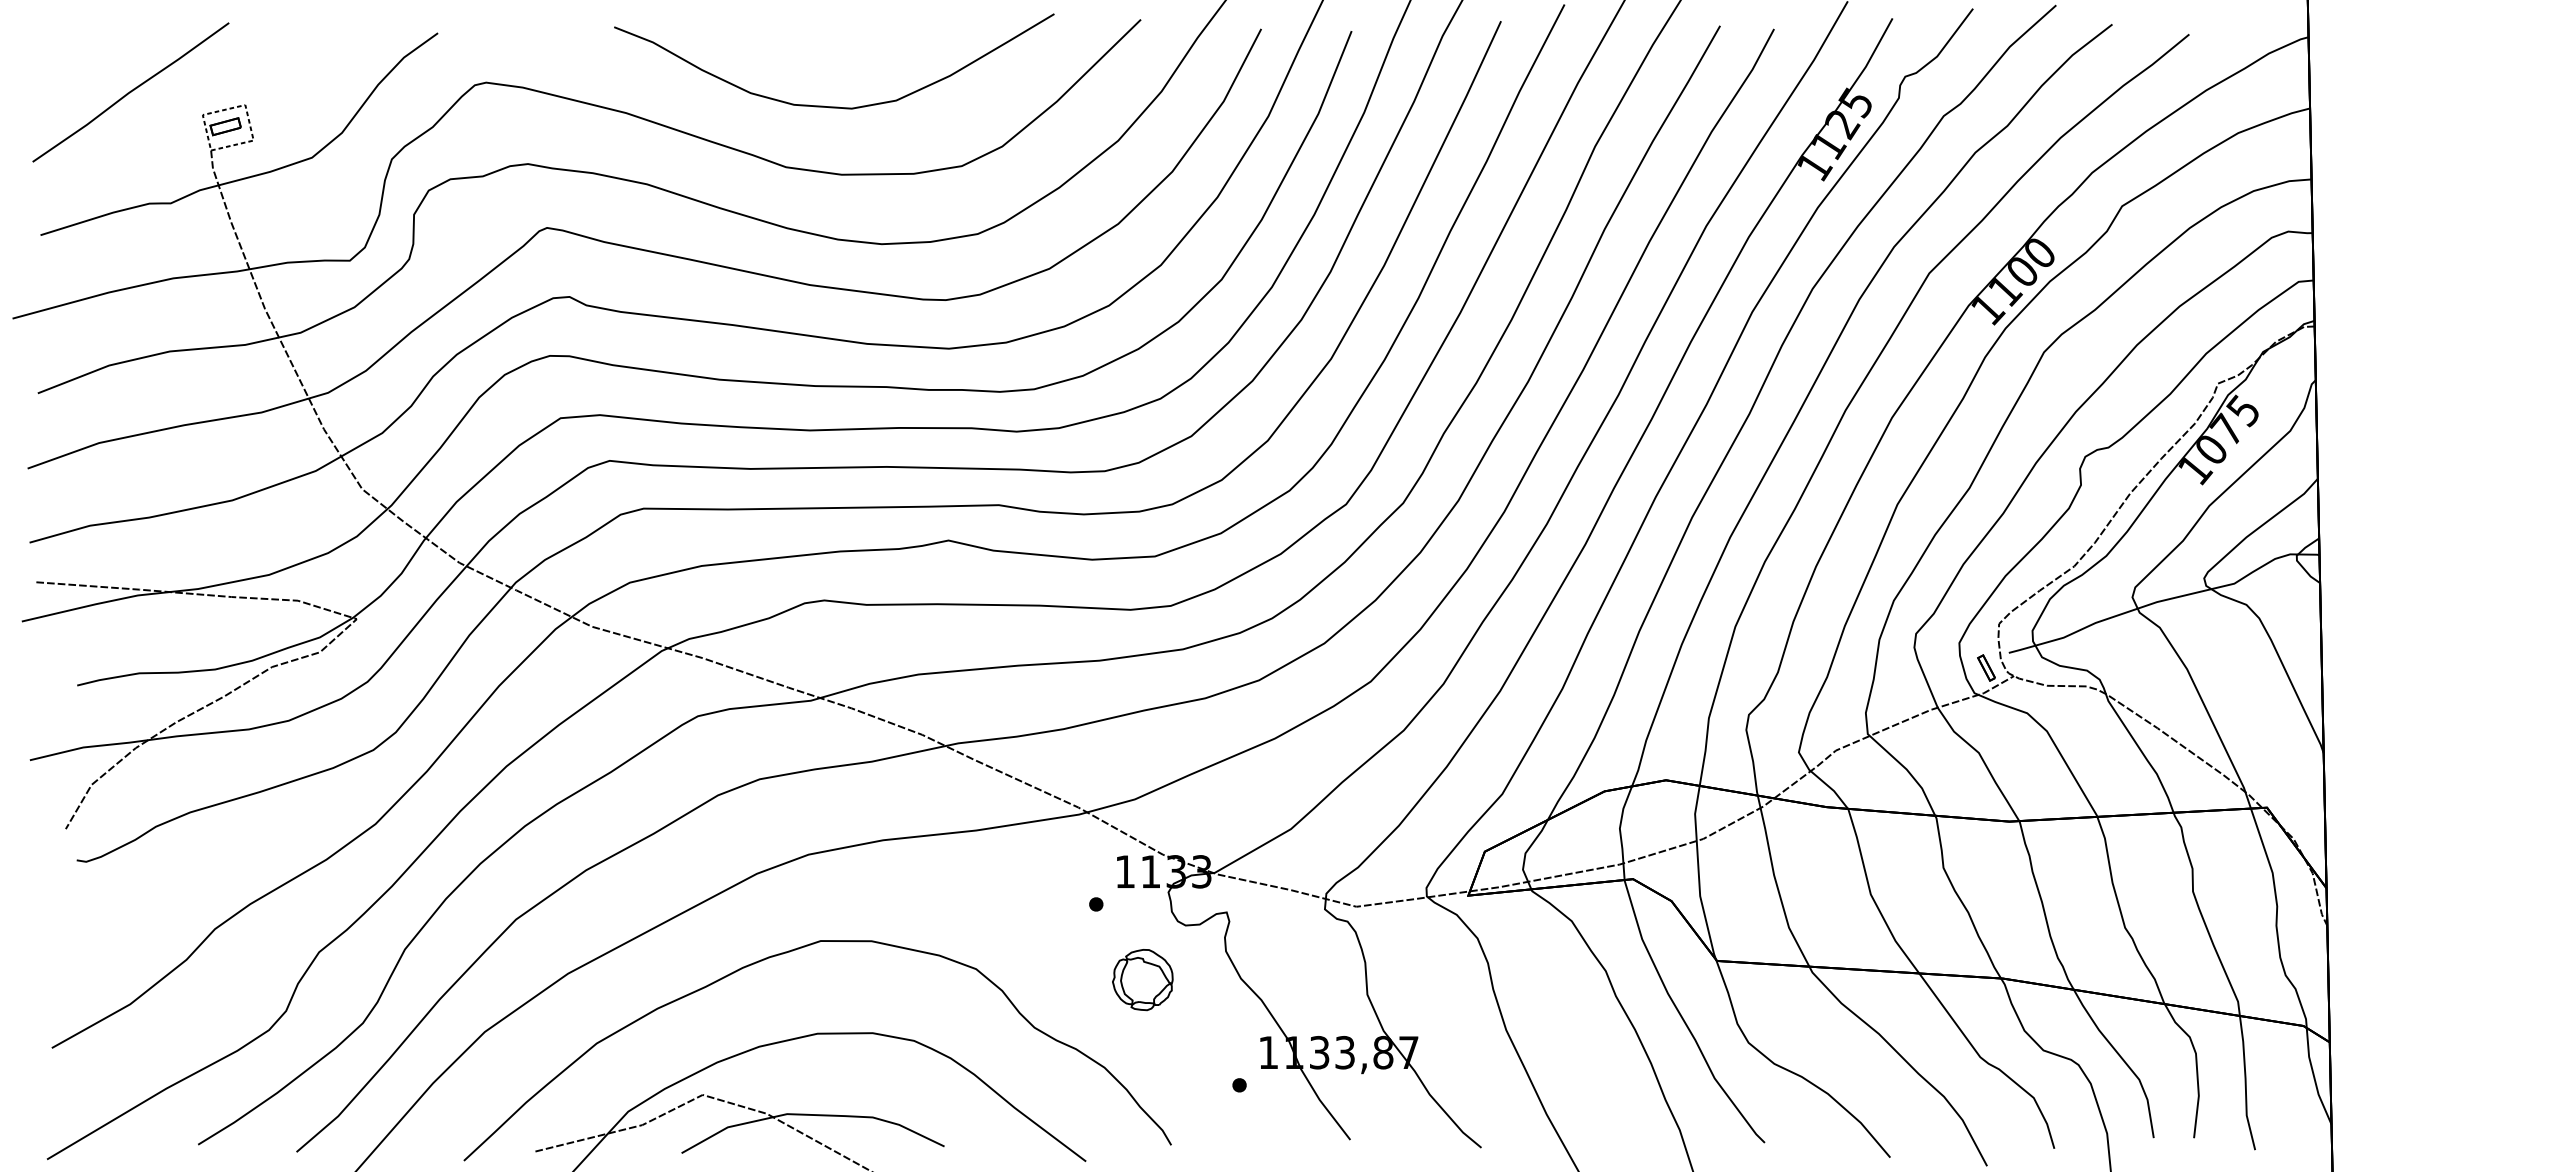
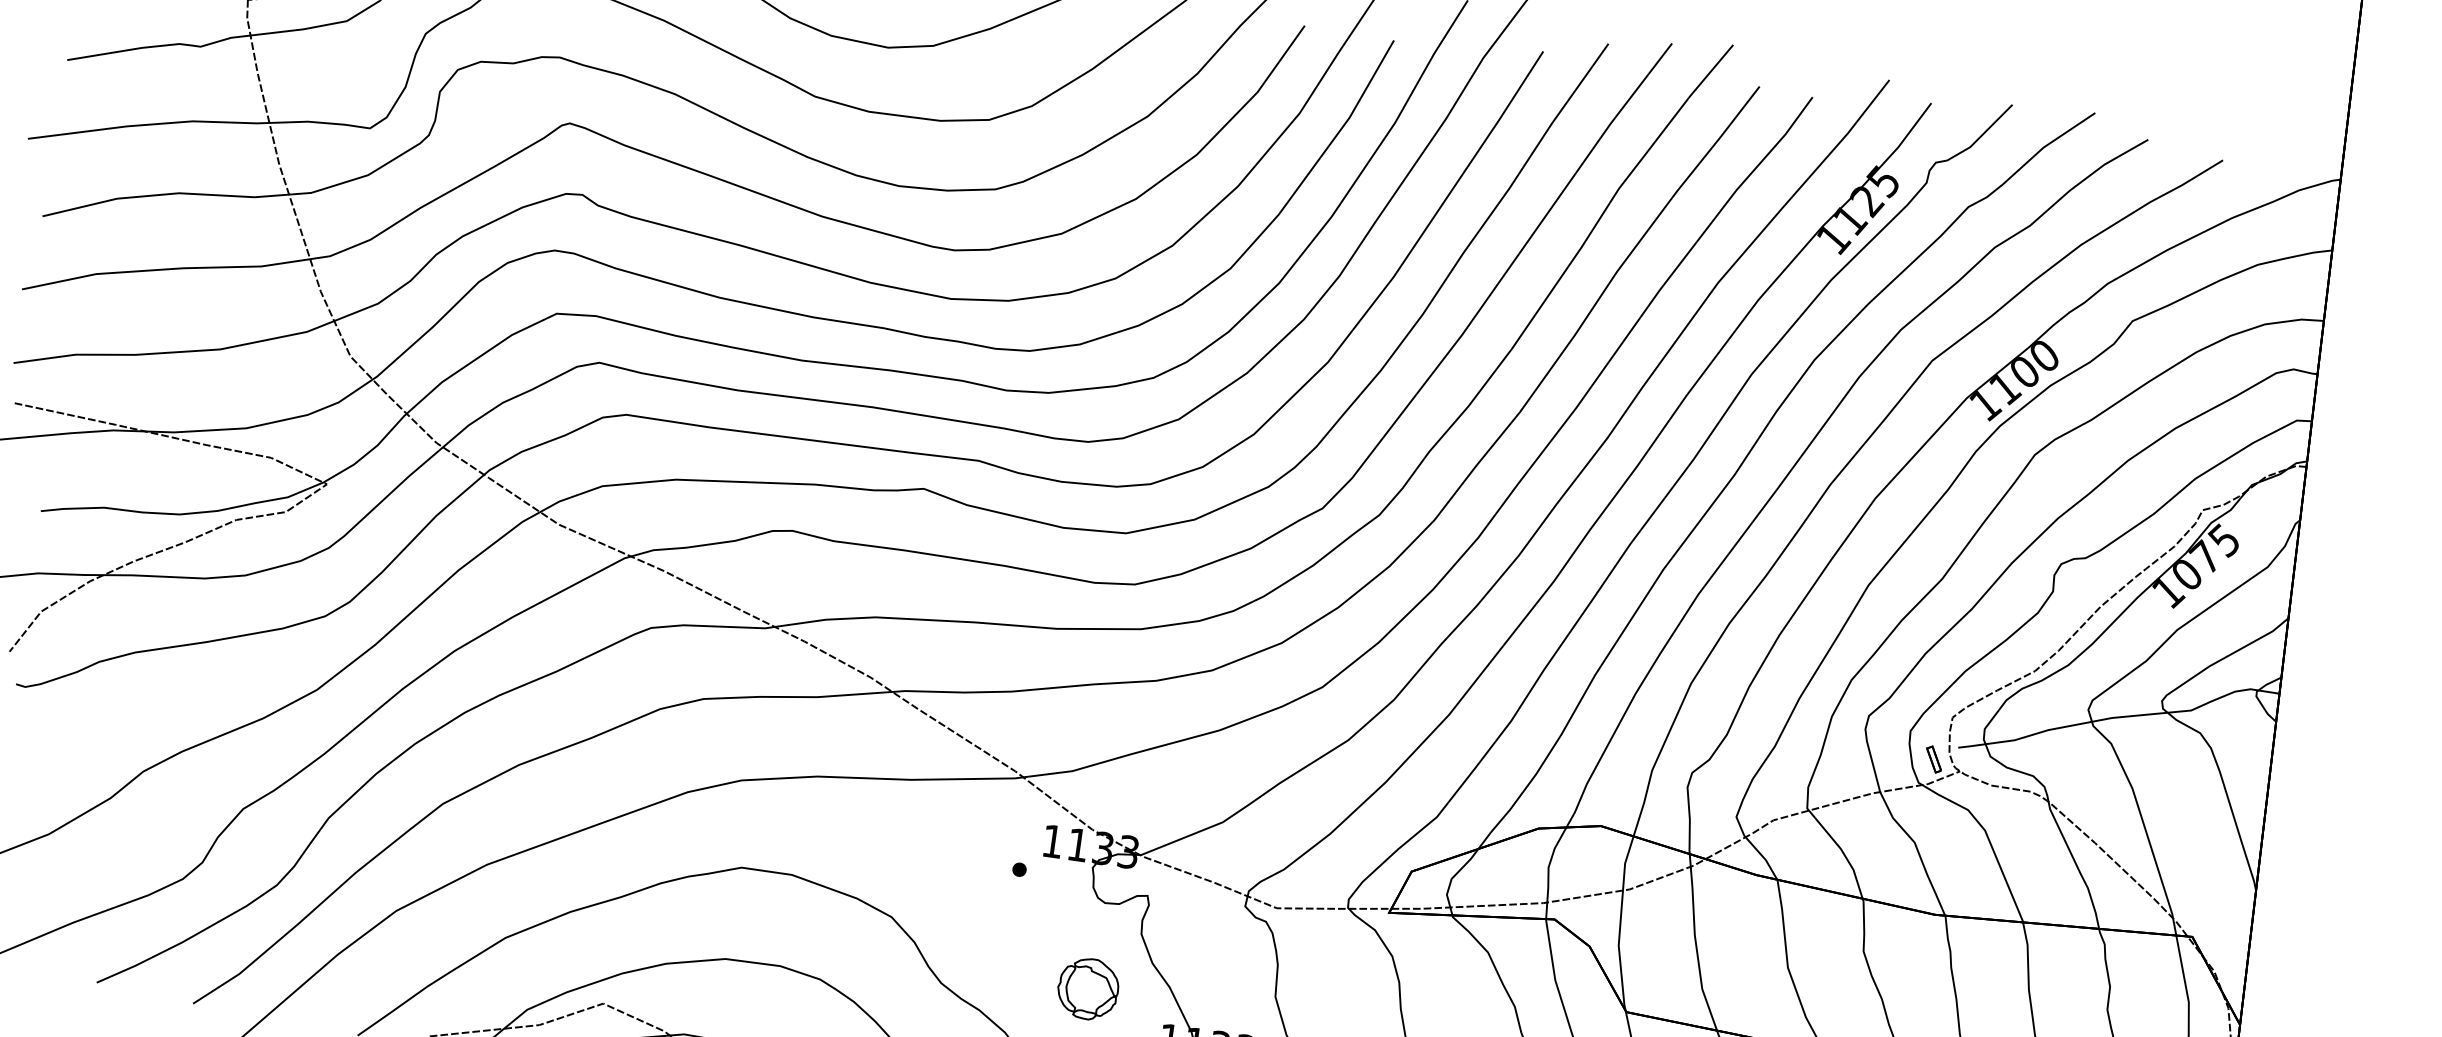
part: (1142, 980) -> (1087, 989), moved

